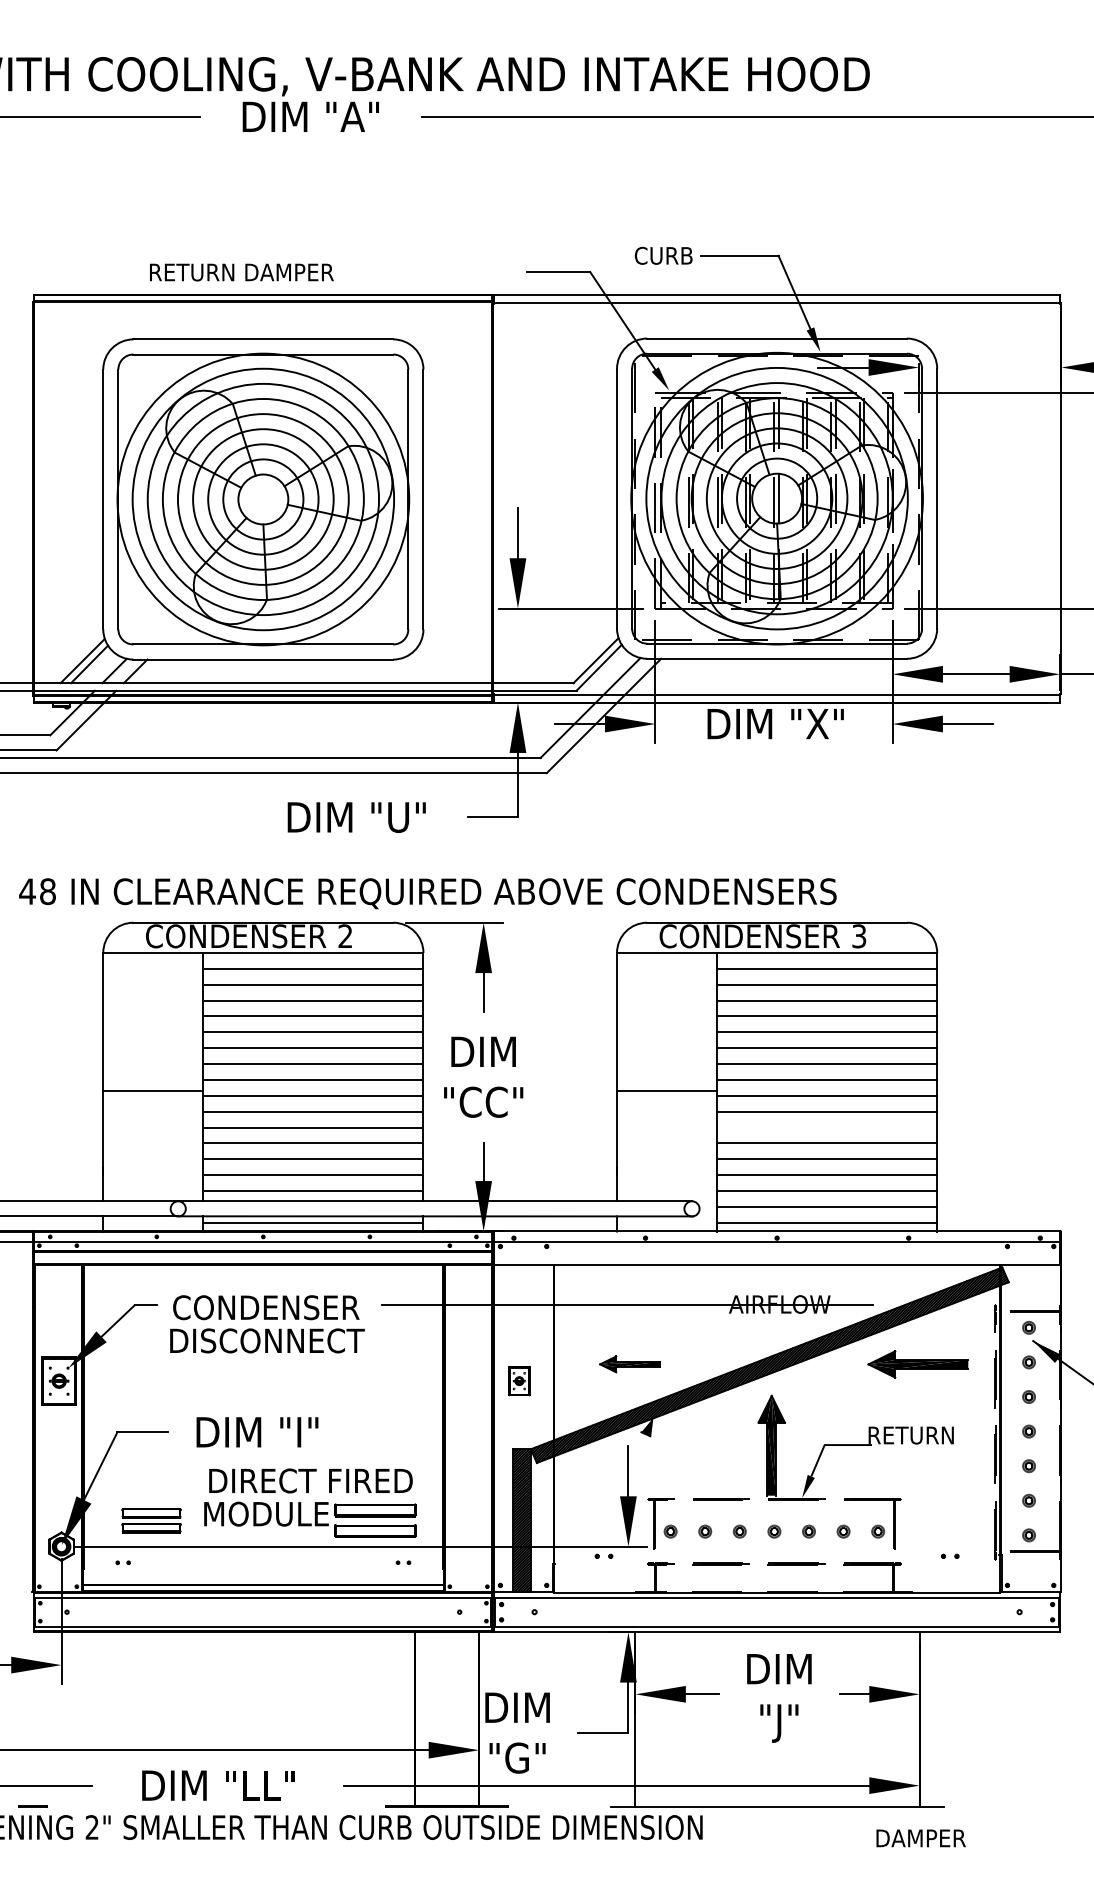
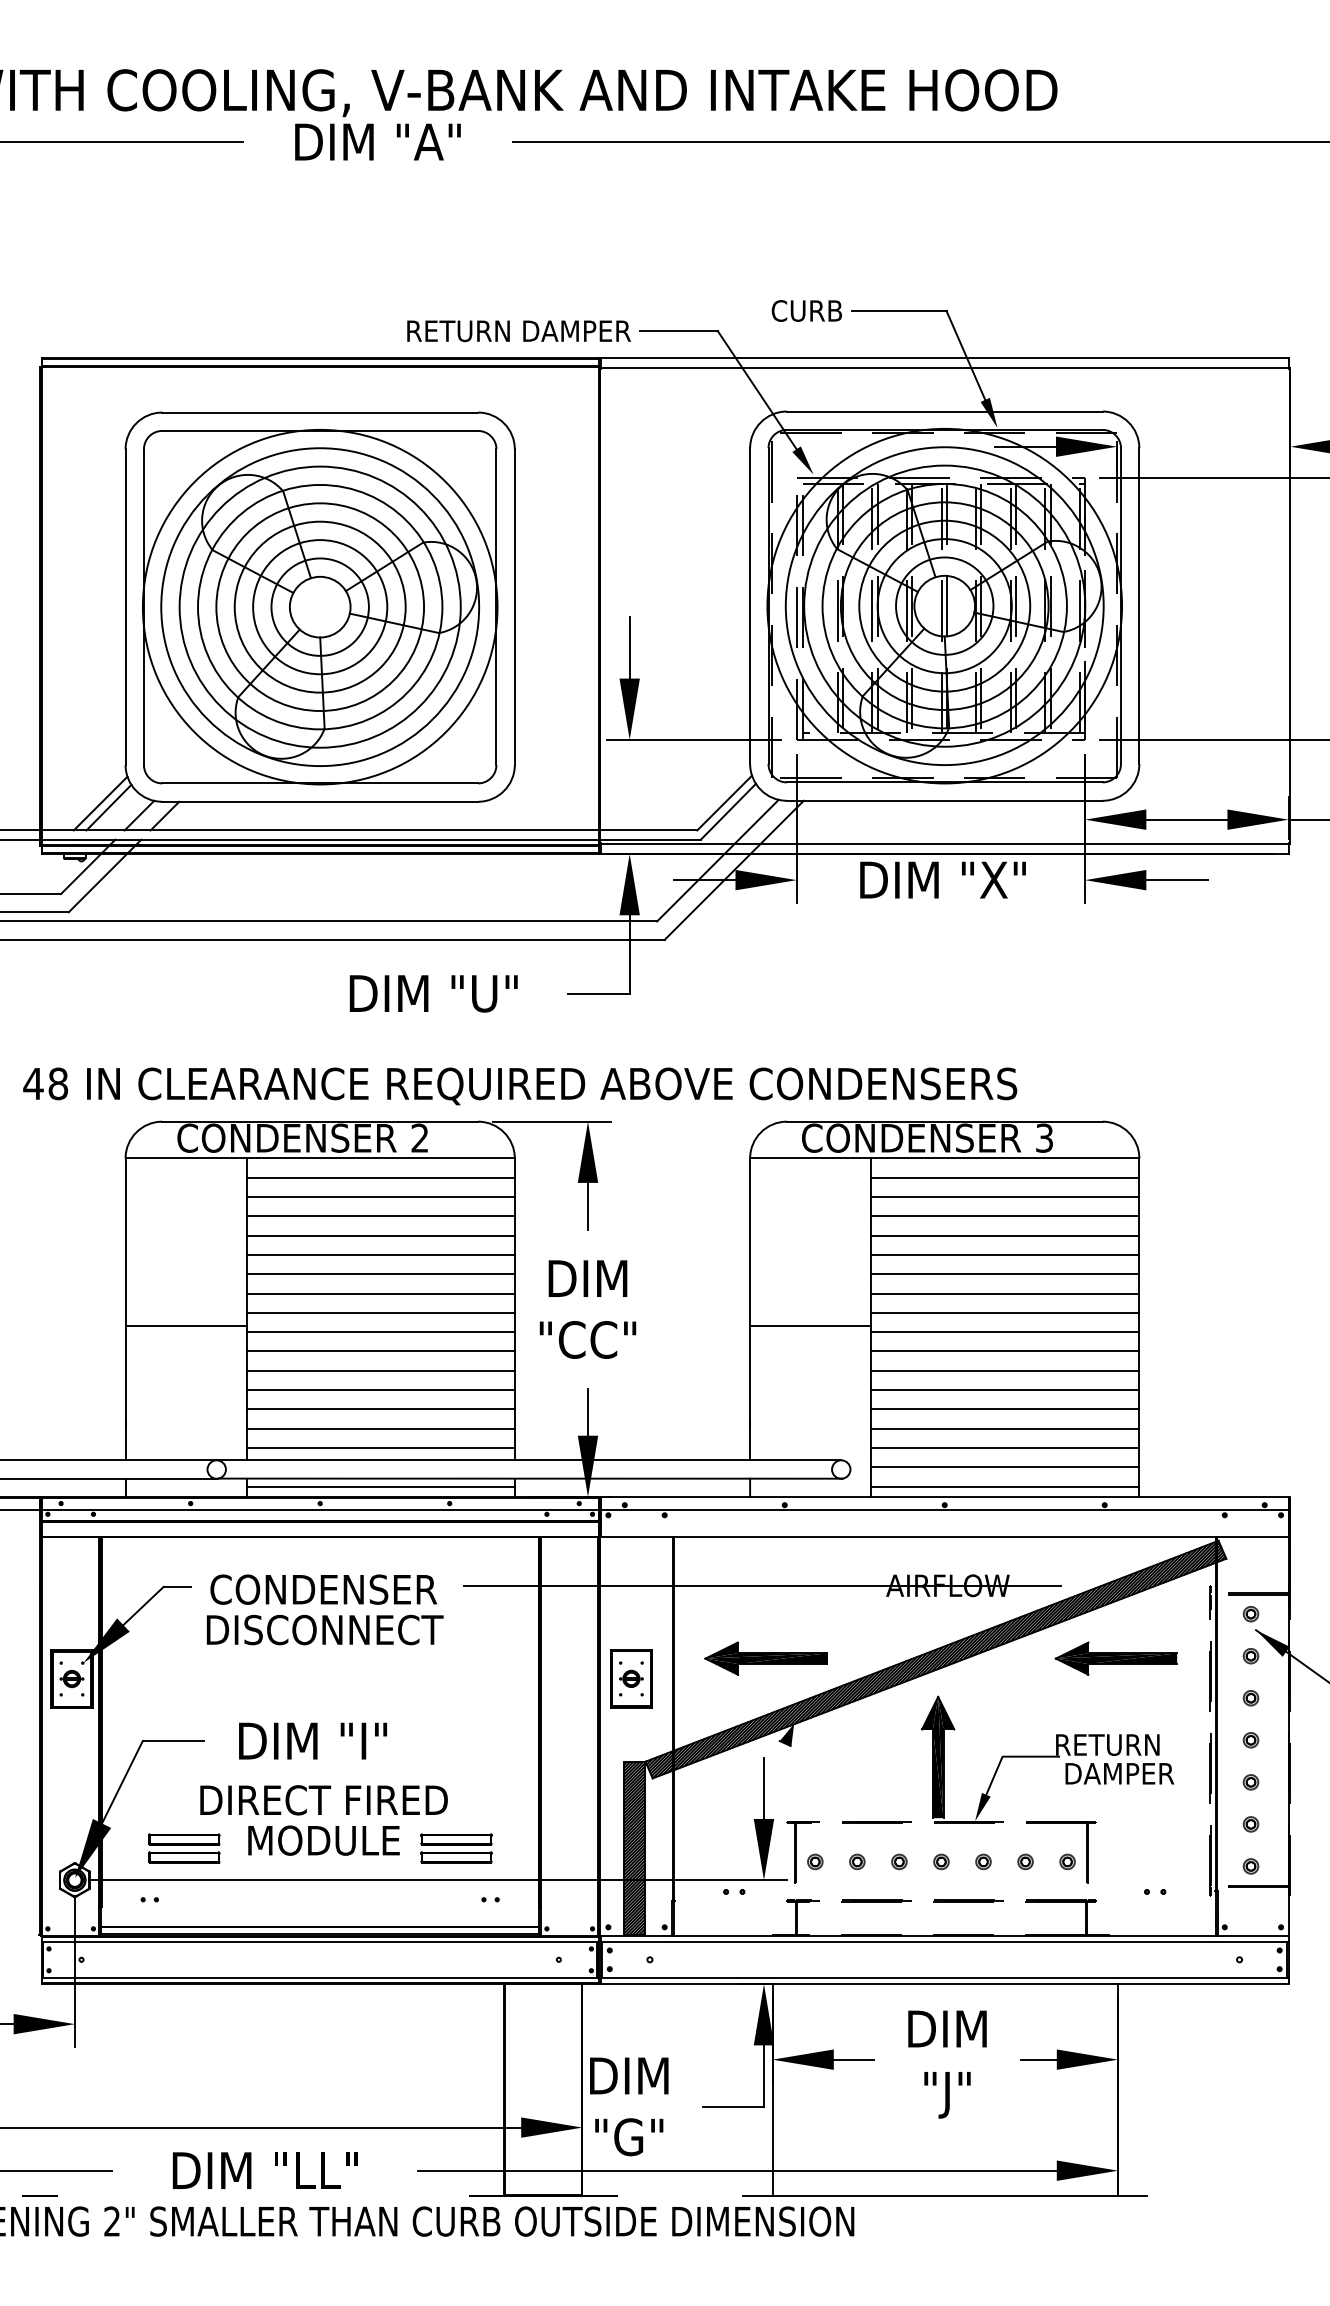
text: (241, 272) -> (518, 331), moved
line: (827, 1127) -> (1005, 1370), added
part: (629, 1364) -> (765, 1658), size x1.67
part: (519, 1380) -> (631, 1678), size x1.67
text: (310, 1481) -> (323, 1800), moved
part: (375, 1520) -> (456, 1848), size x0.71
text: (920, 1838) -> (1119, 1773), moved

